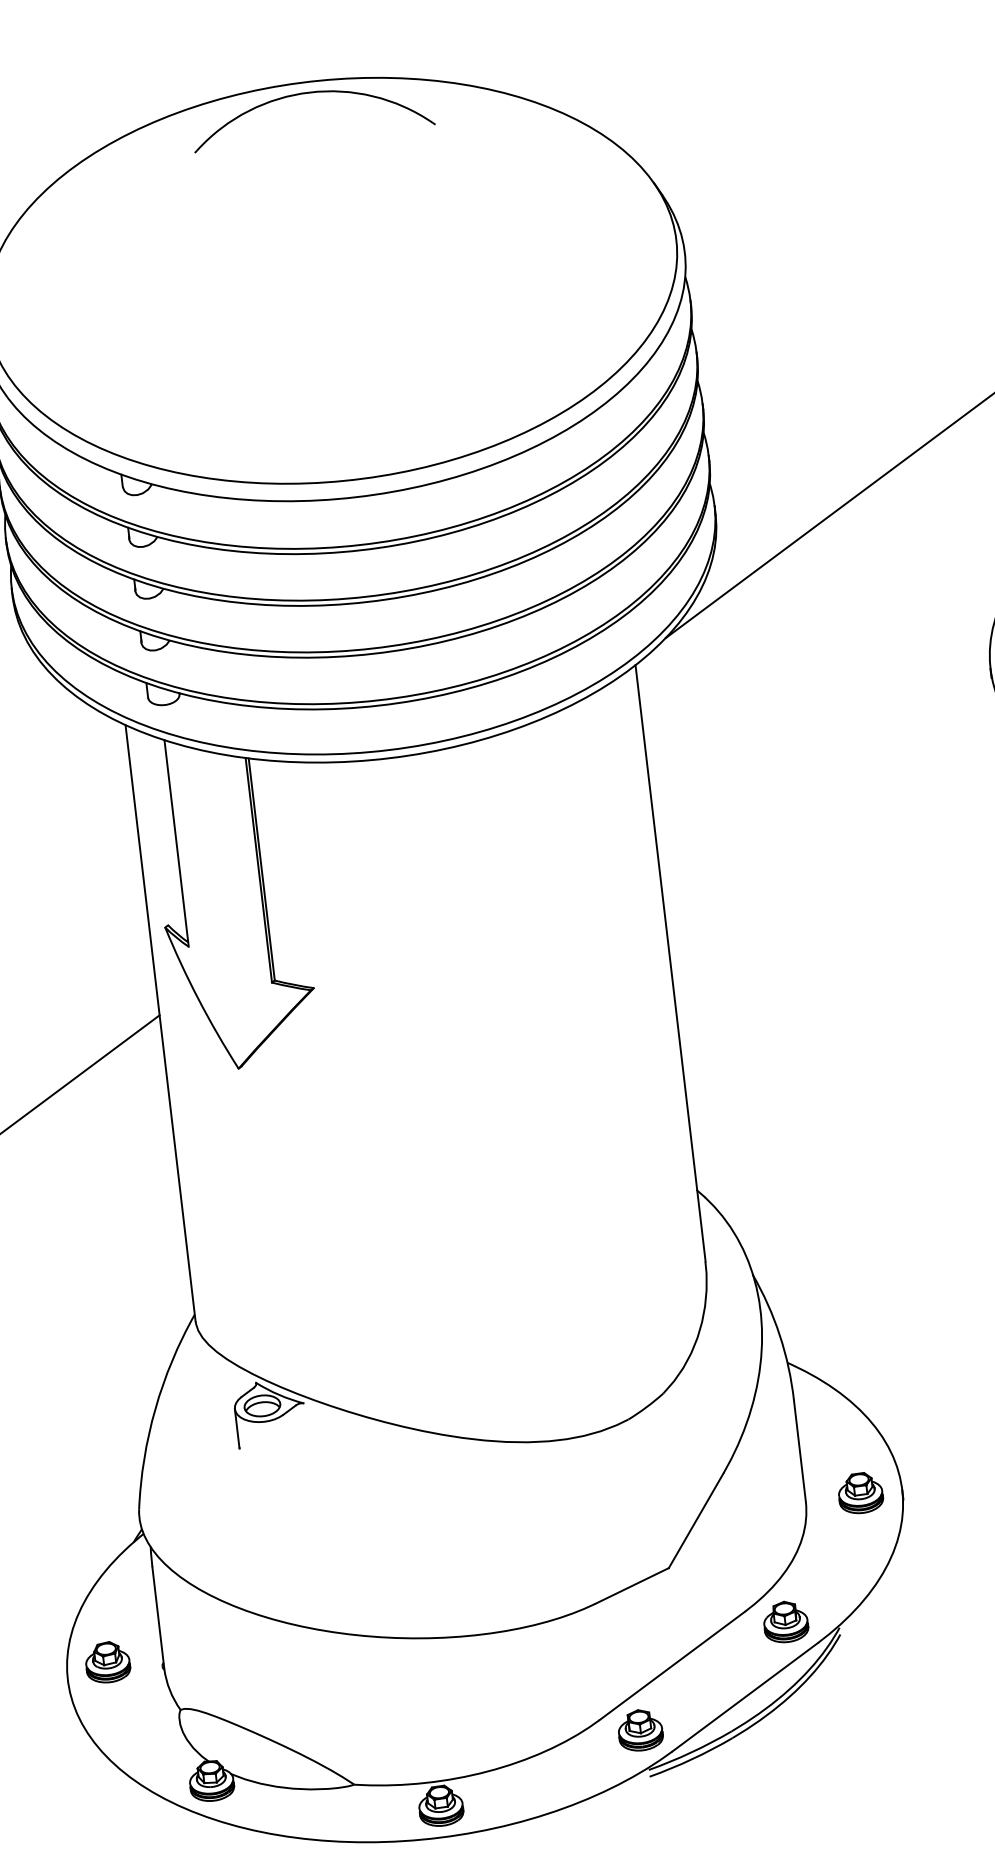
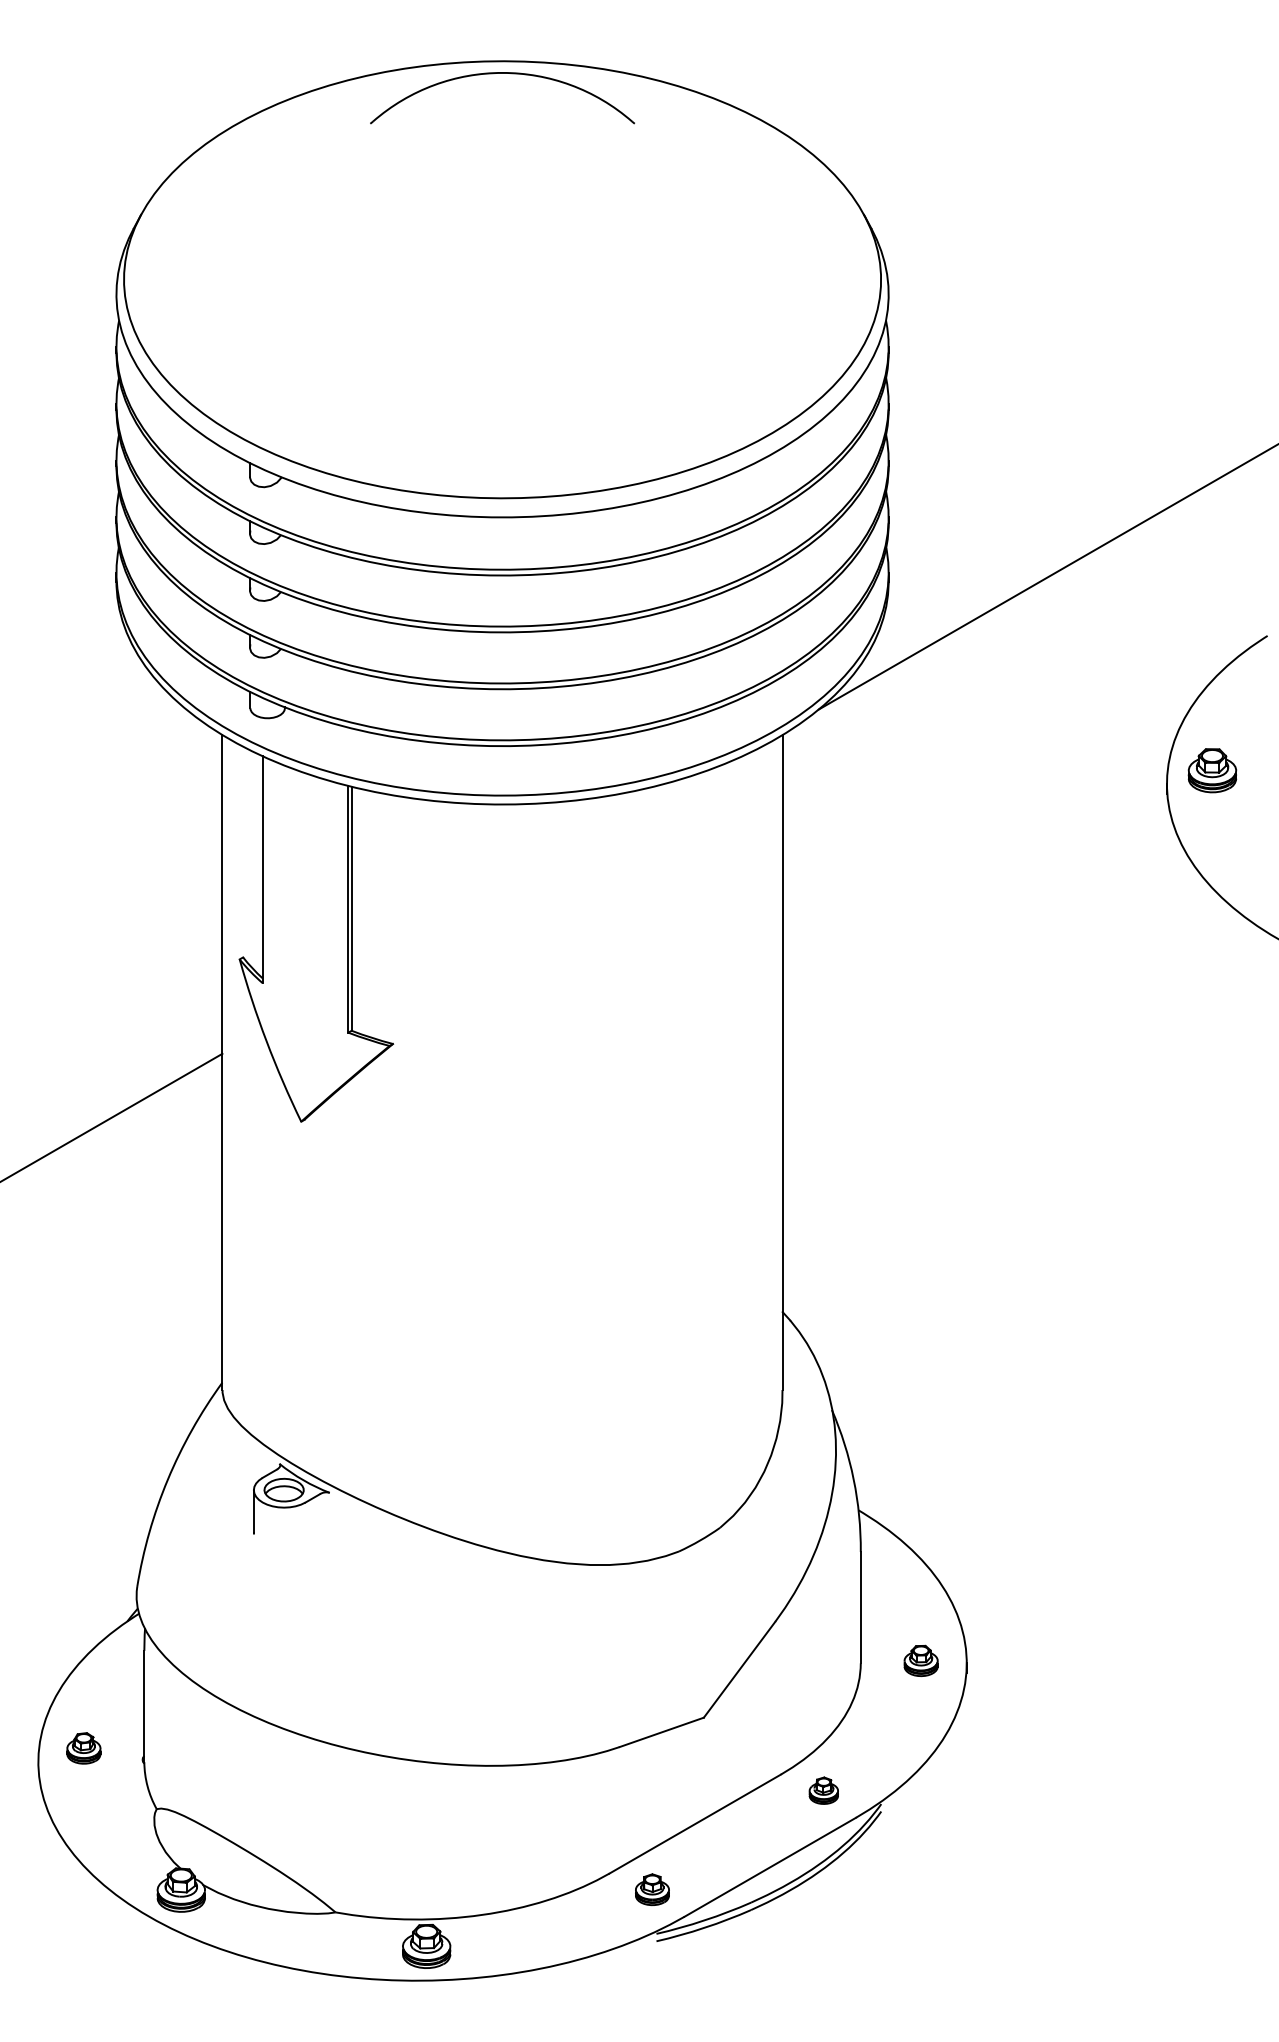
part: (859, 1492) -> (920, 1660), size x0.7
part: (785, 1621) -> (823, 1790), size x0.6
part: (107, 1662) -> (83, 1748), size x0.7
part: (640, 1730) -> (652, 1889), size x0.7

